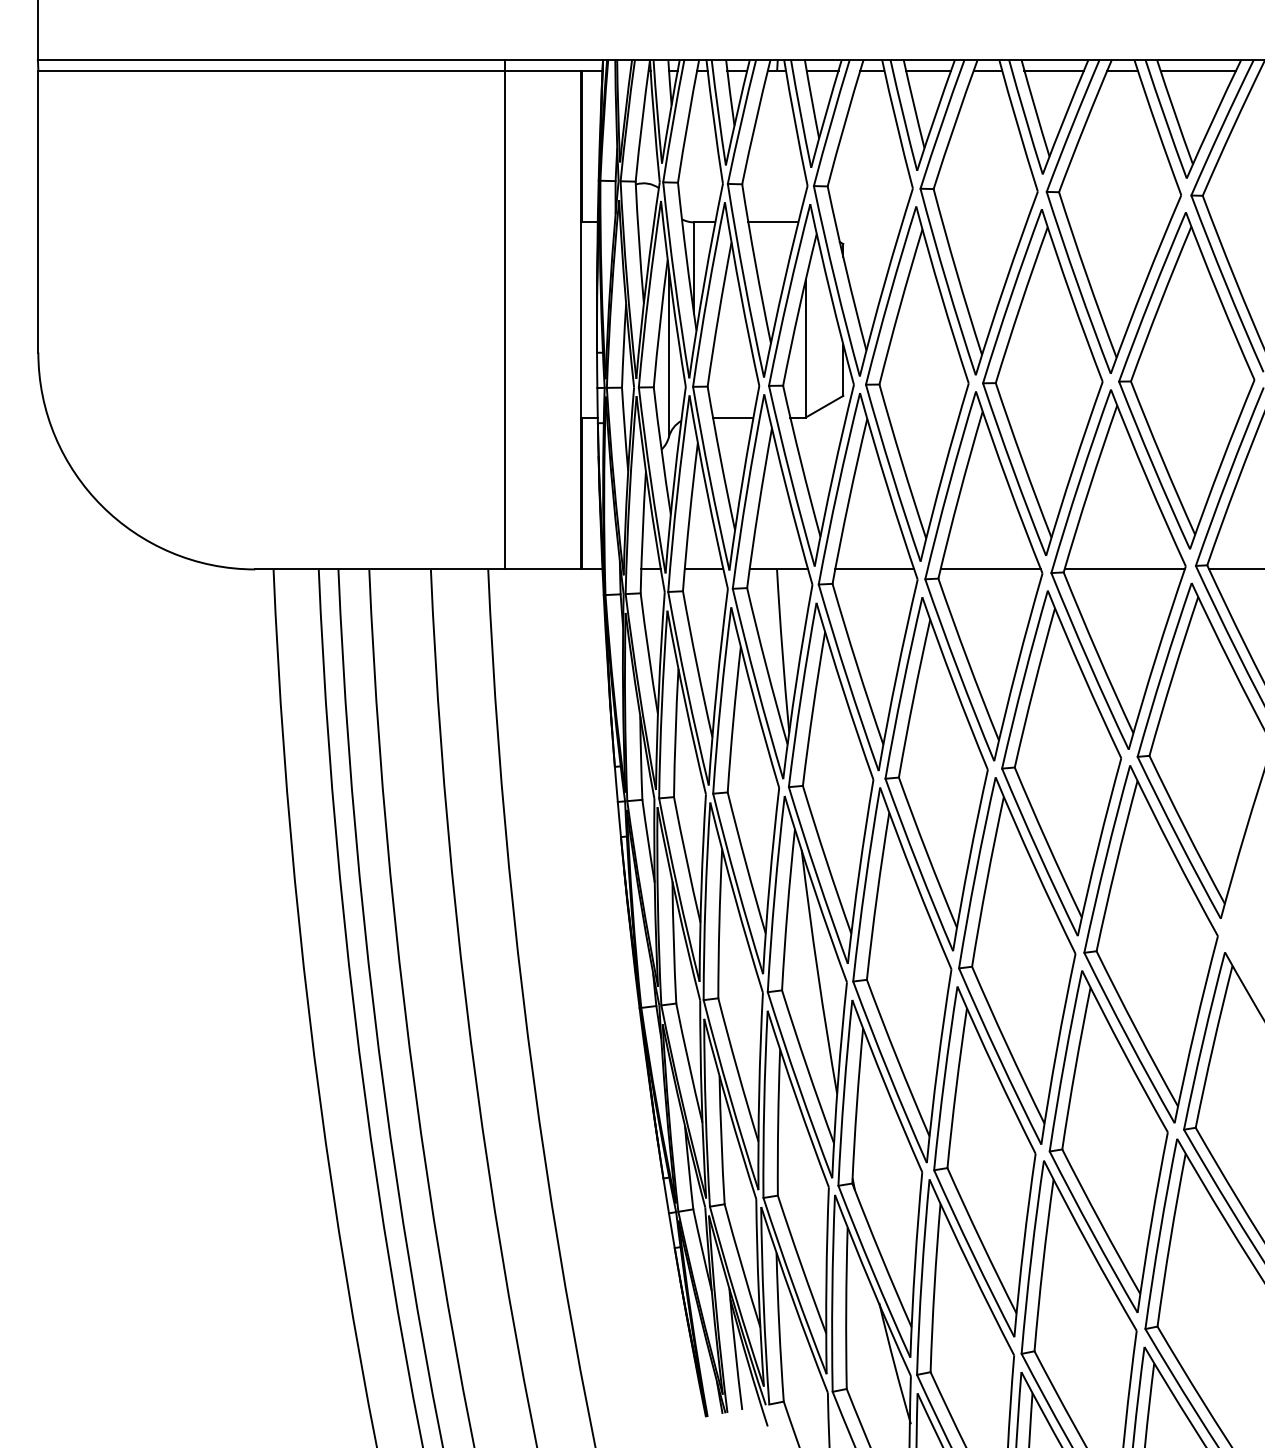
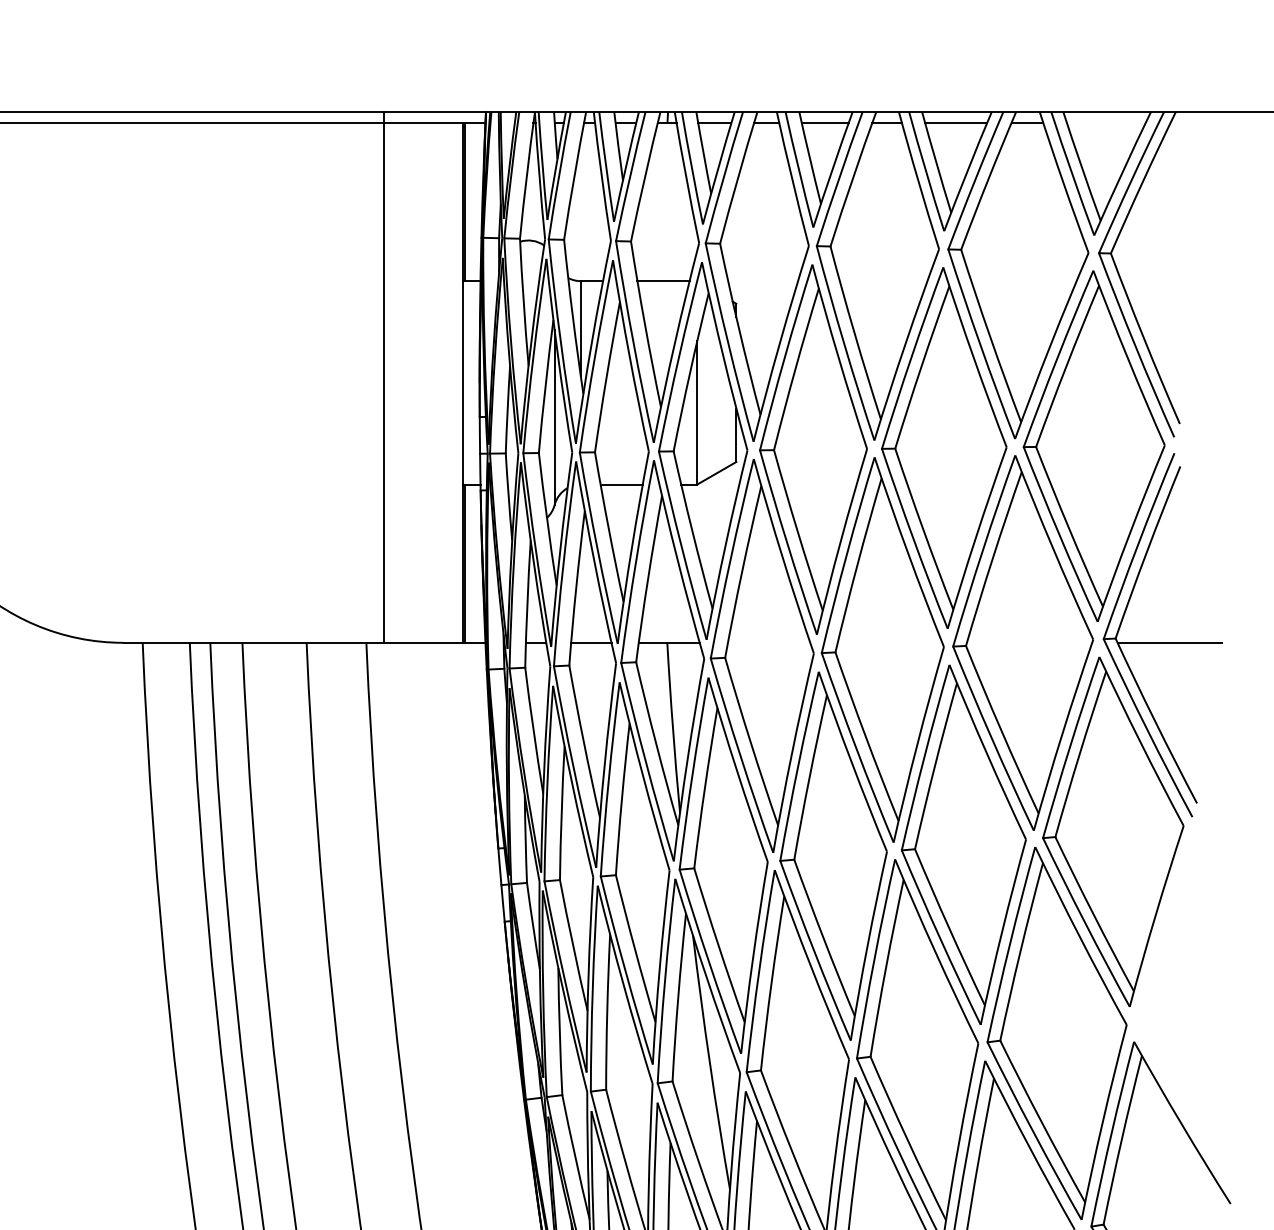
line: (1198, 70) -> (1106, 122), removed
line: (874, 569) -> (768, 642), removed
line: (990, 569) -> (889, 642), removed
line: (1124, 569) -> (1029, 642), removed

